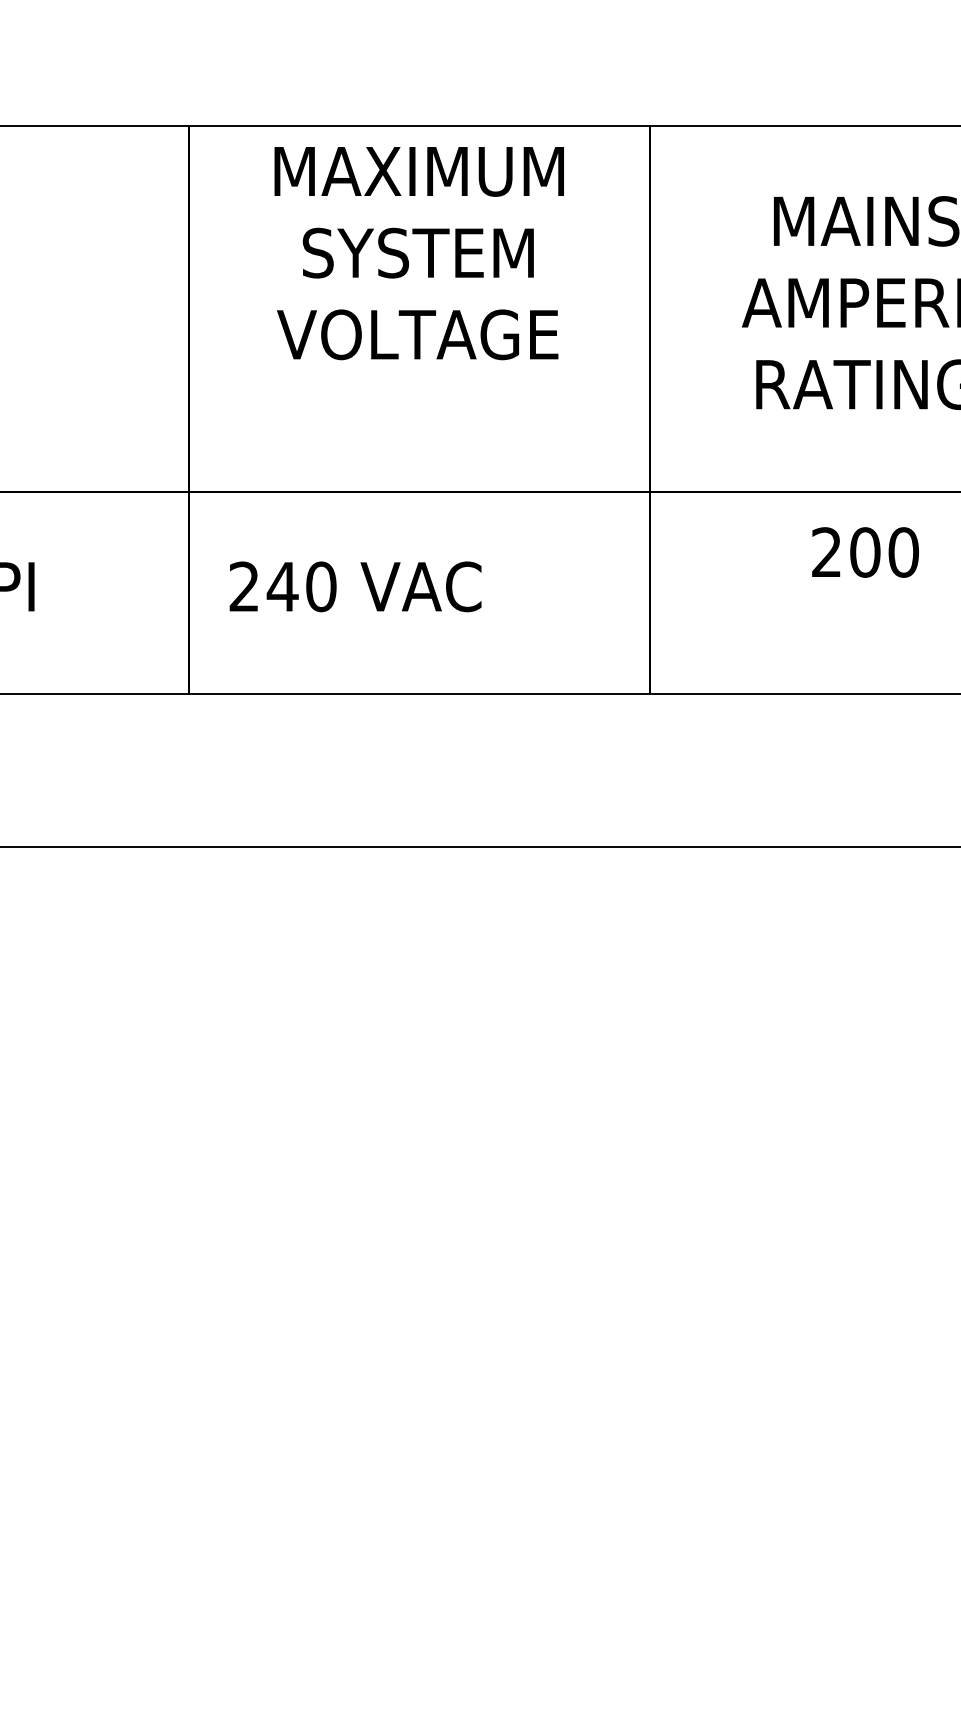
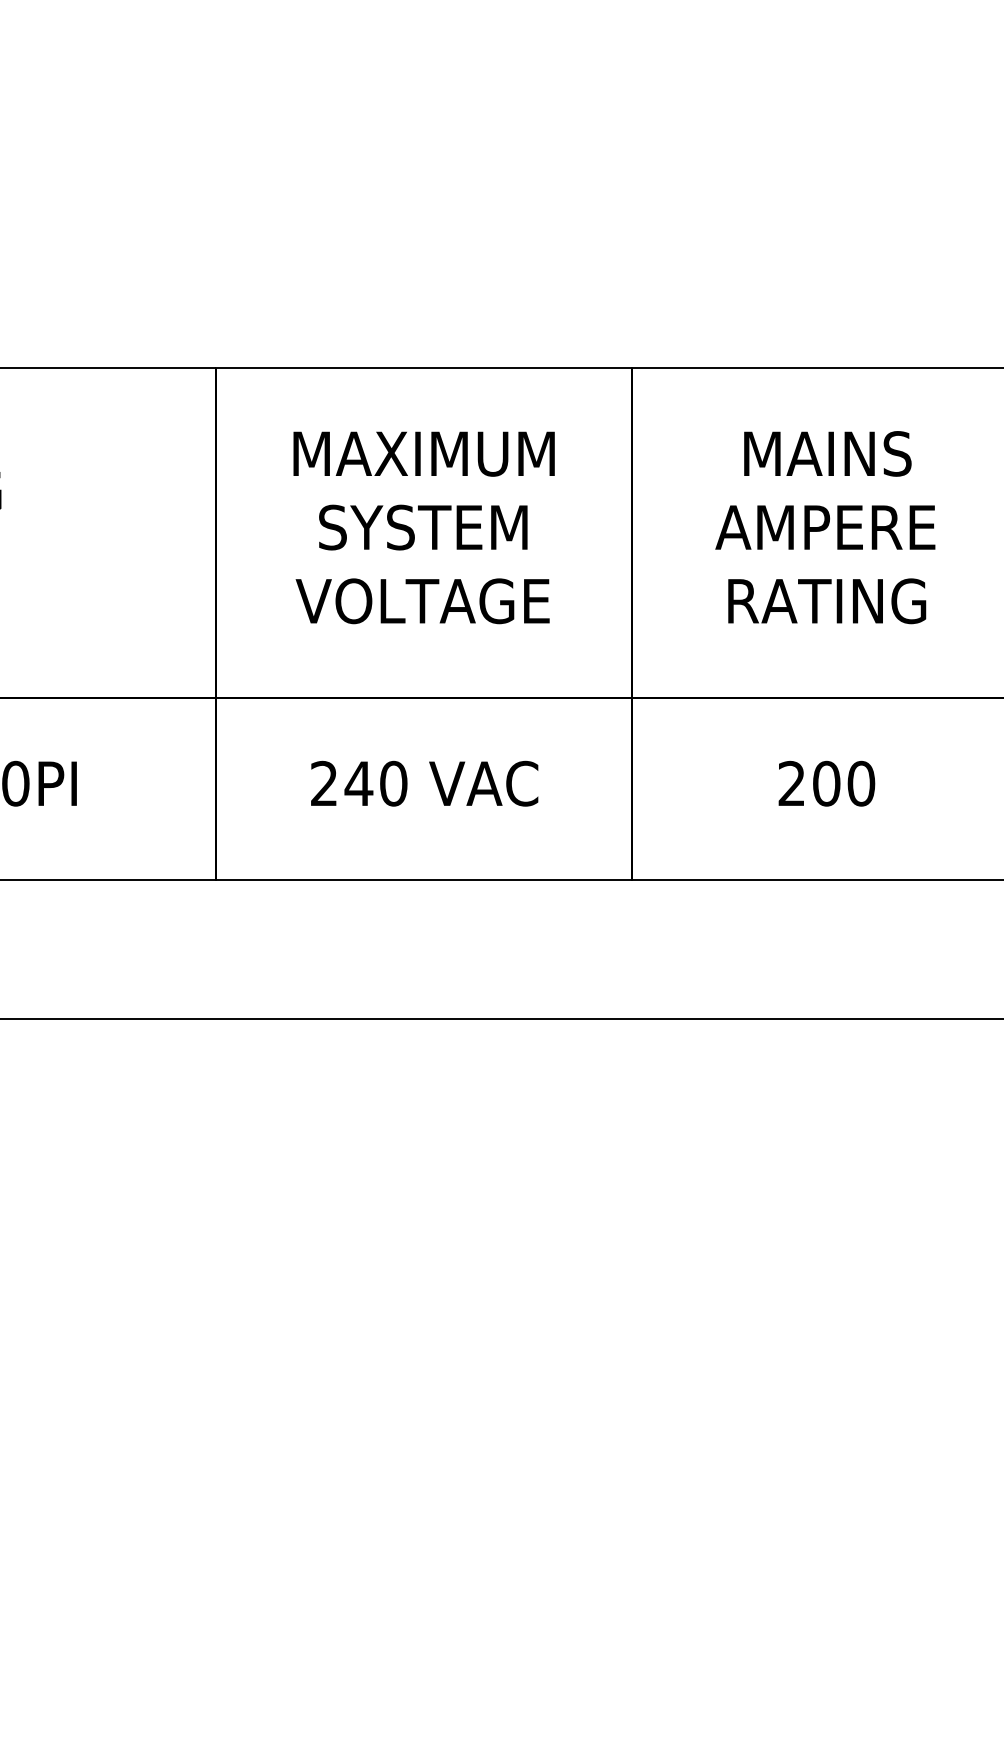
text: (418, 253) -> (423, 527), moved
text: (865, 552) -> (826, 783), moved
text: (355, 586) -> (424, 783), moved

